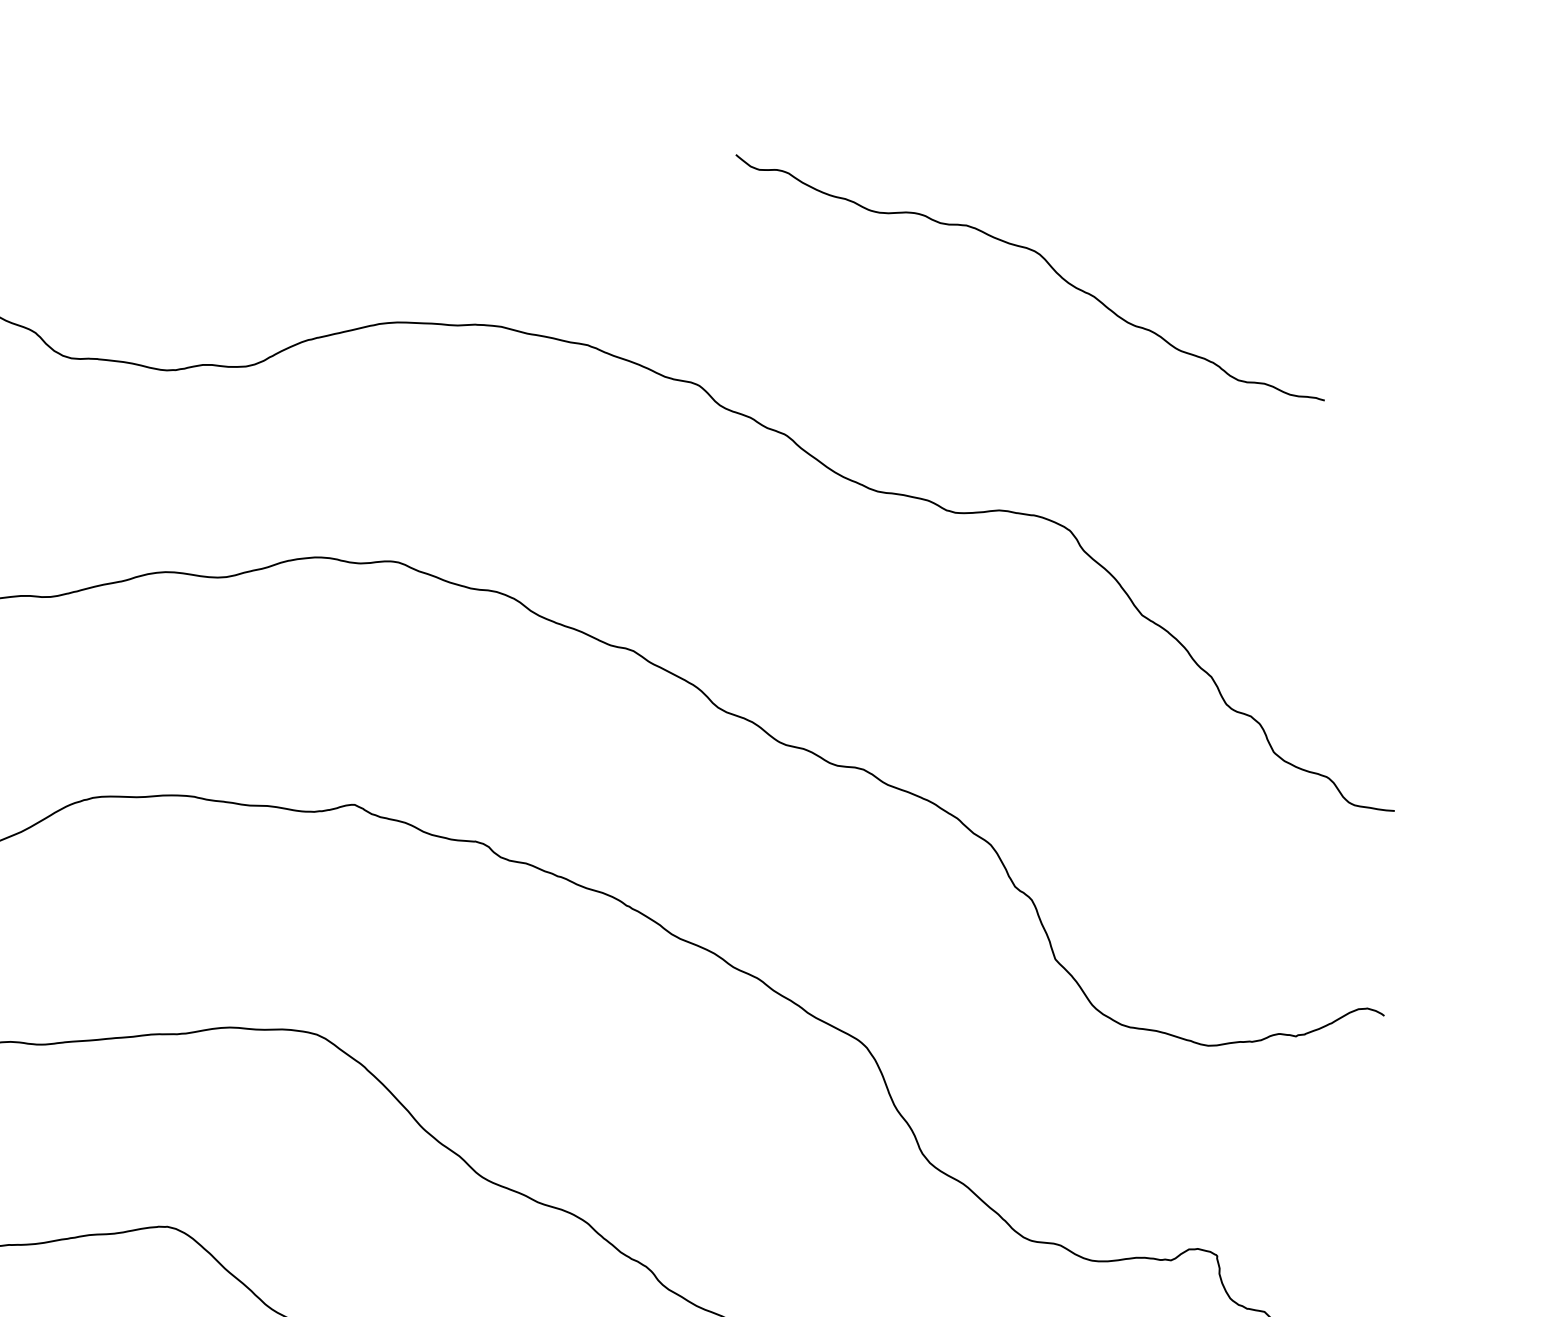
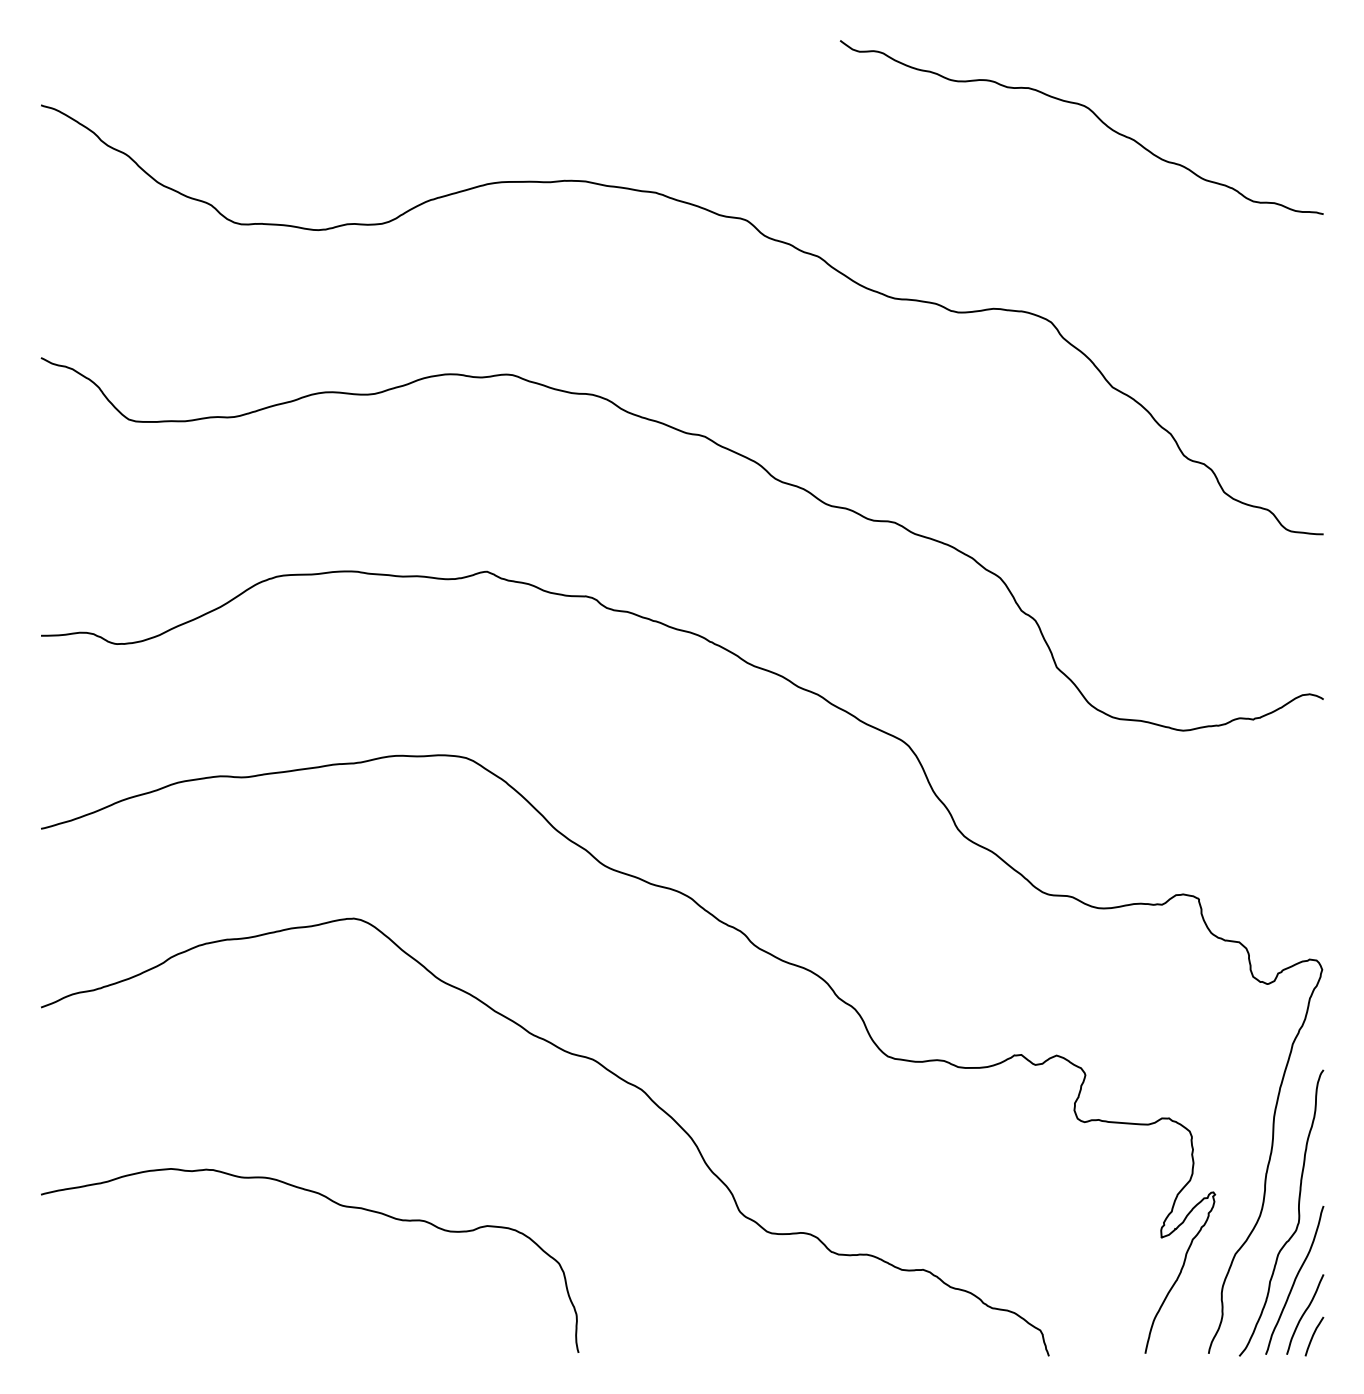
curve: (1045, 262) -> (1093, 114), moved

